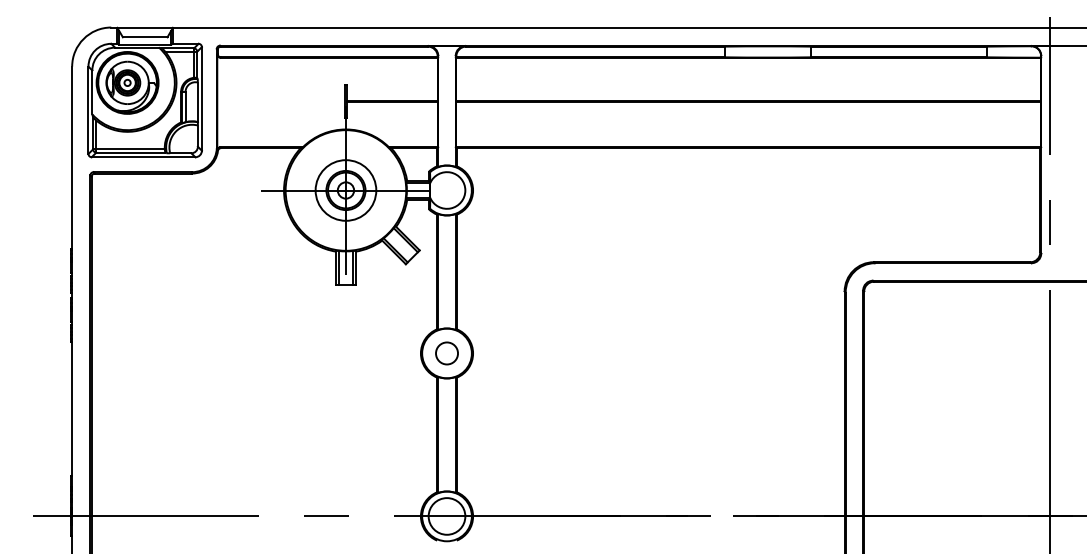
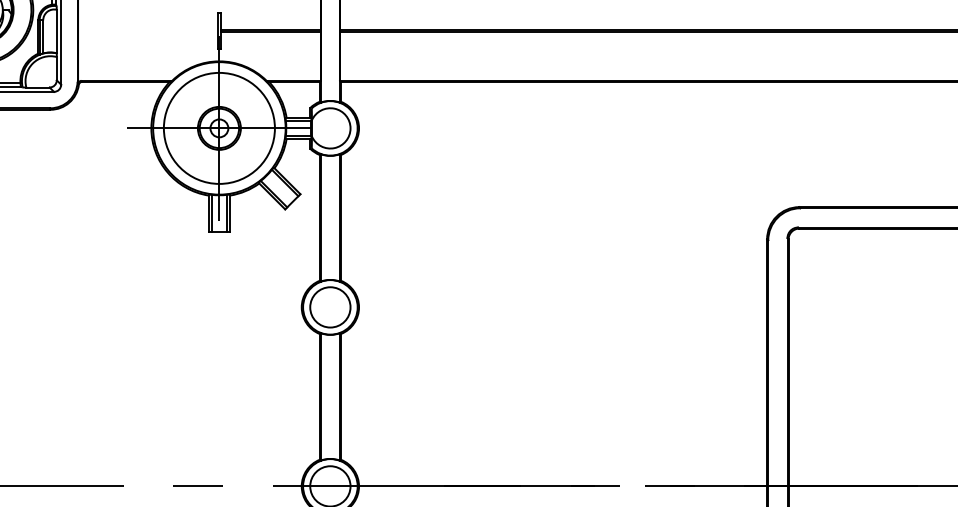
circle: (345, 190) -> (218, 128), size x1.67
circle: (446, 353) -> (329, 307), size x1.67

